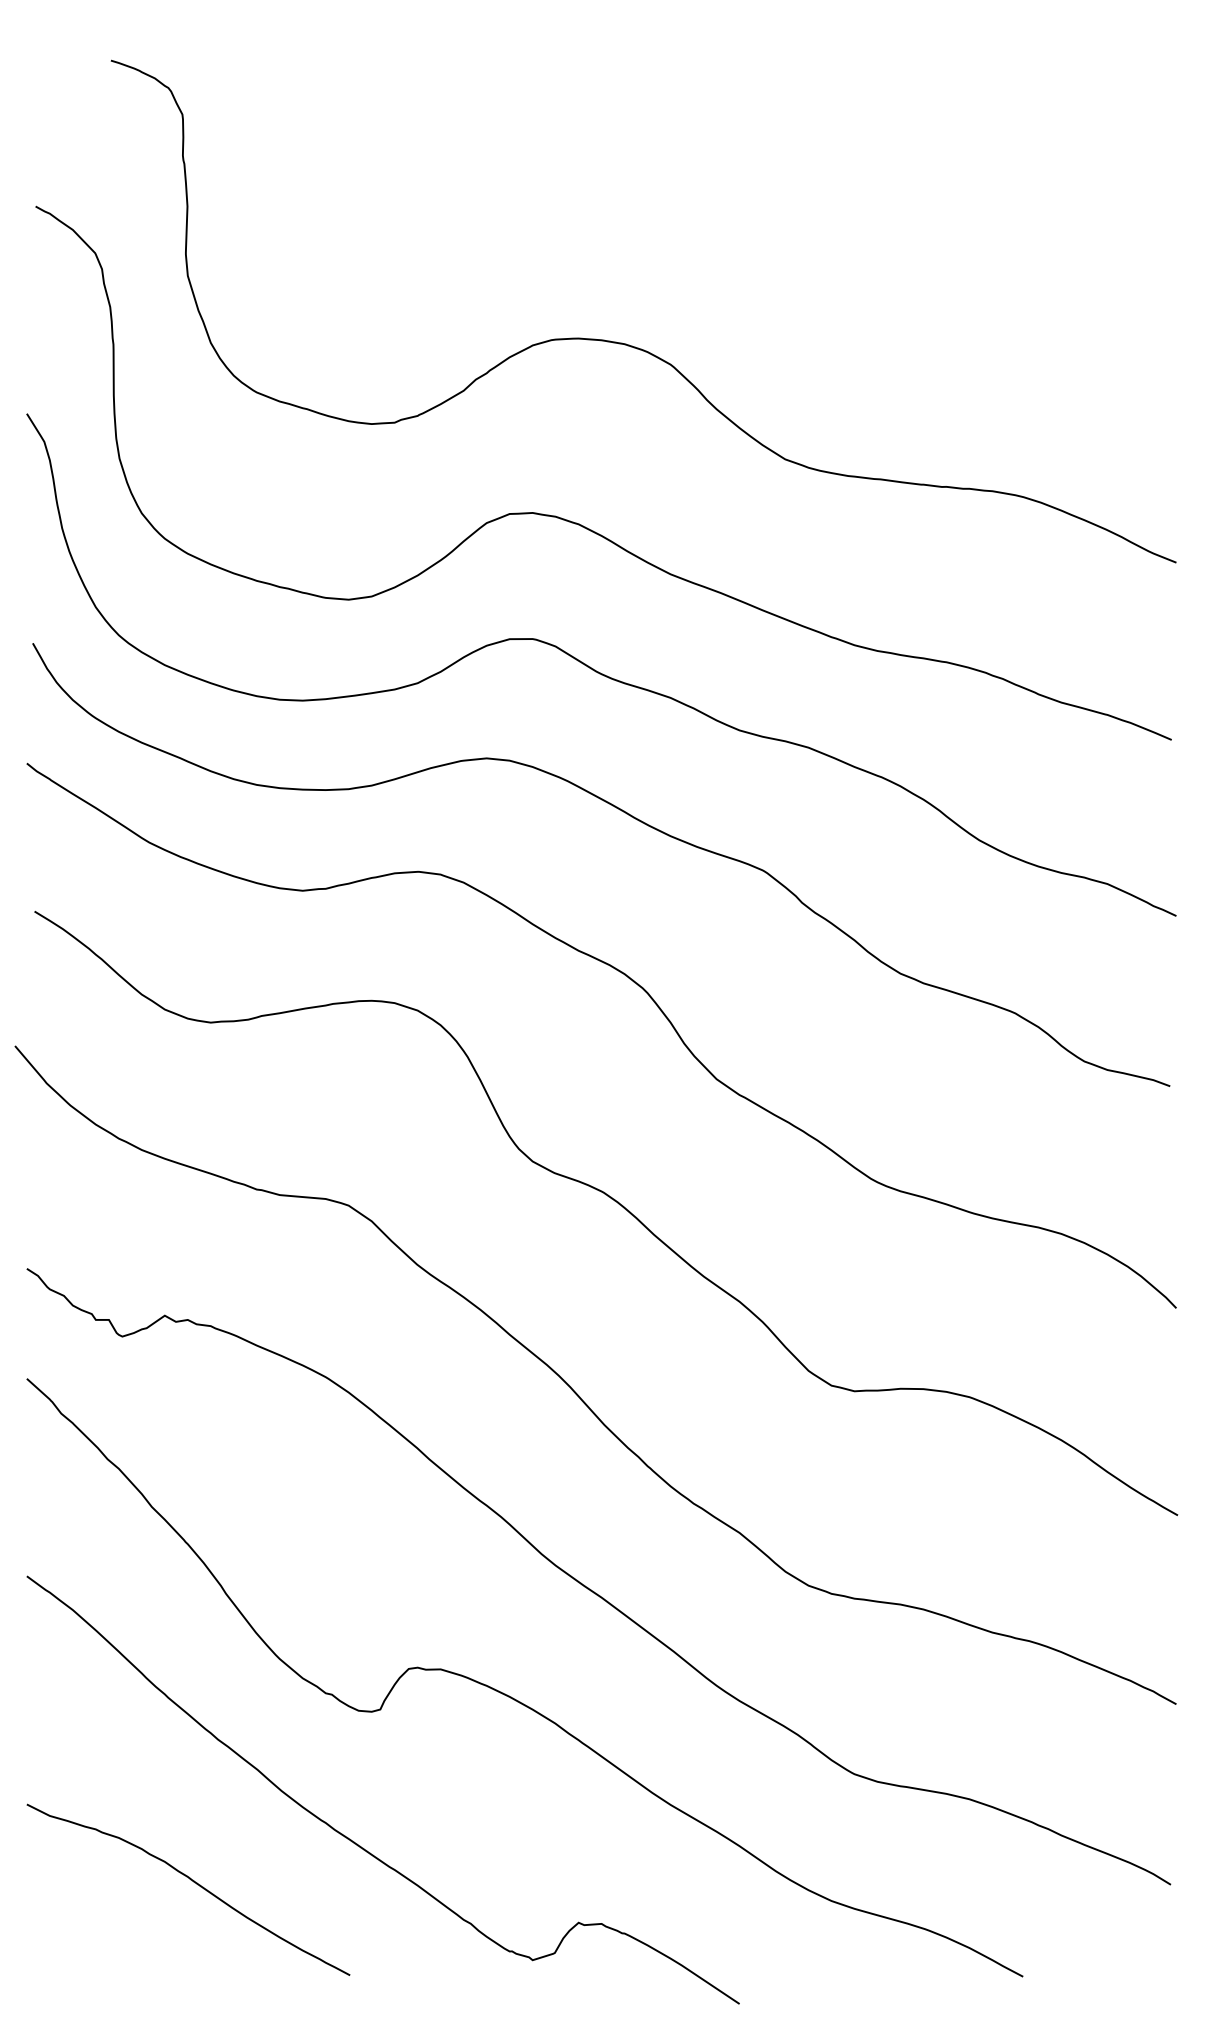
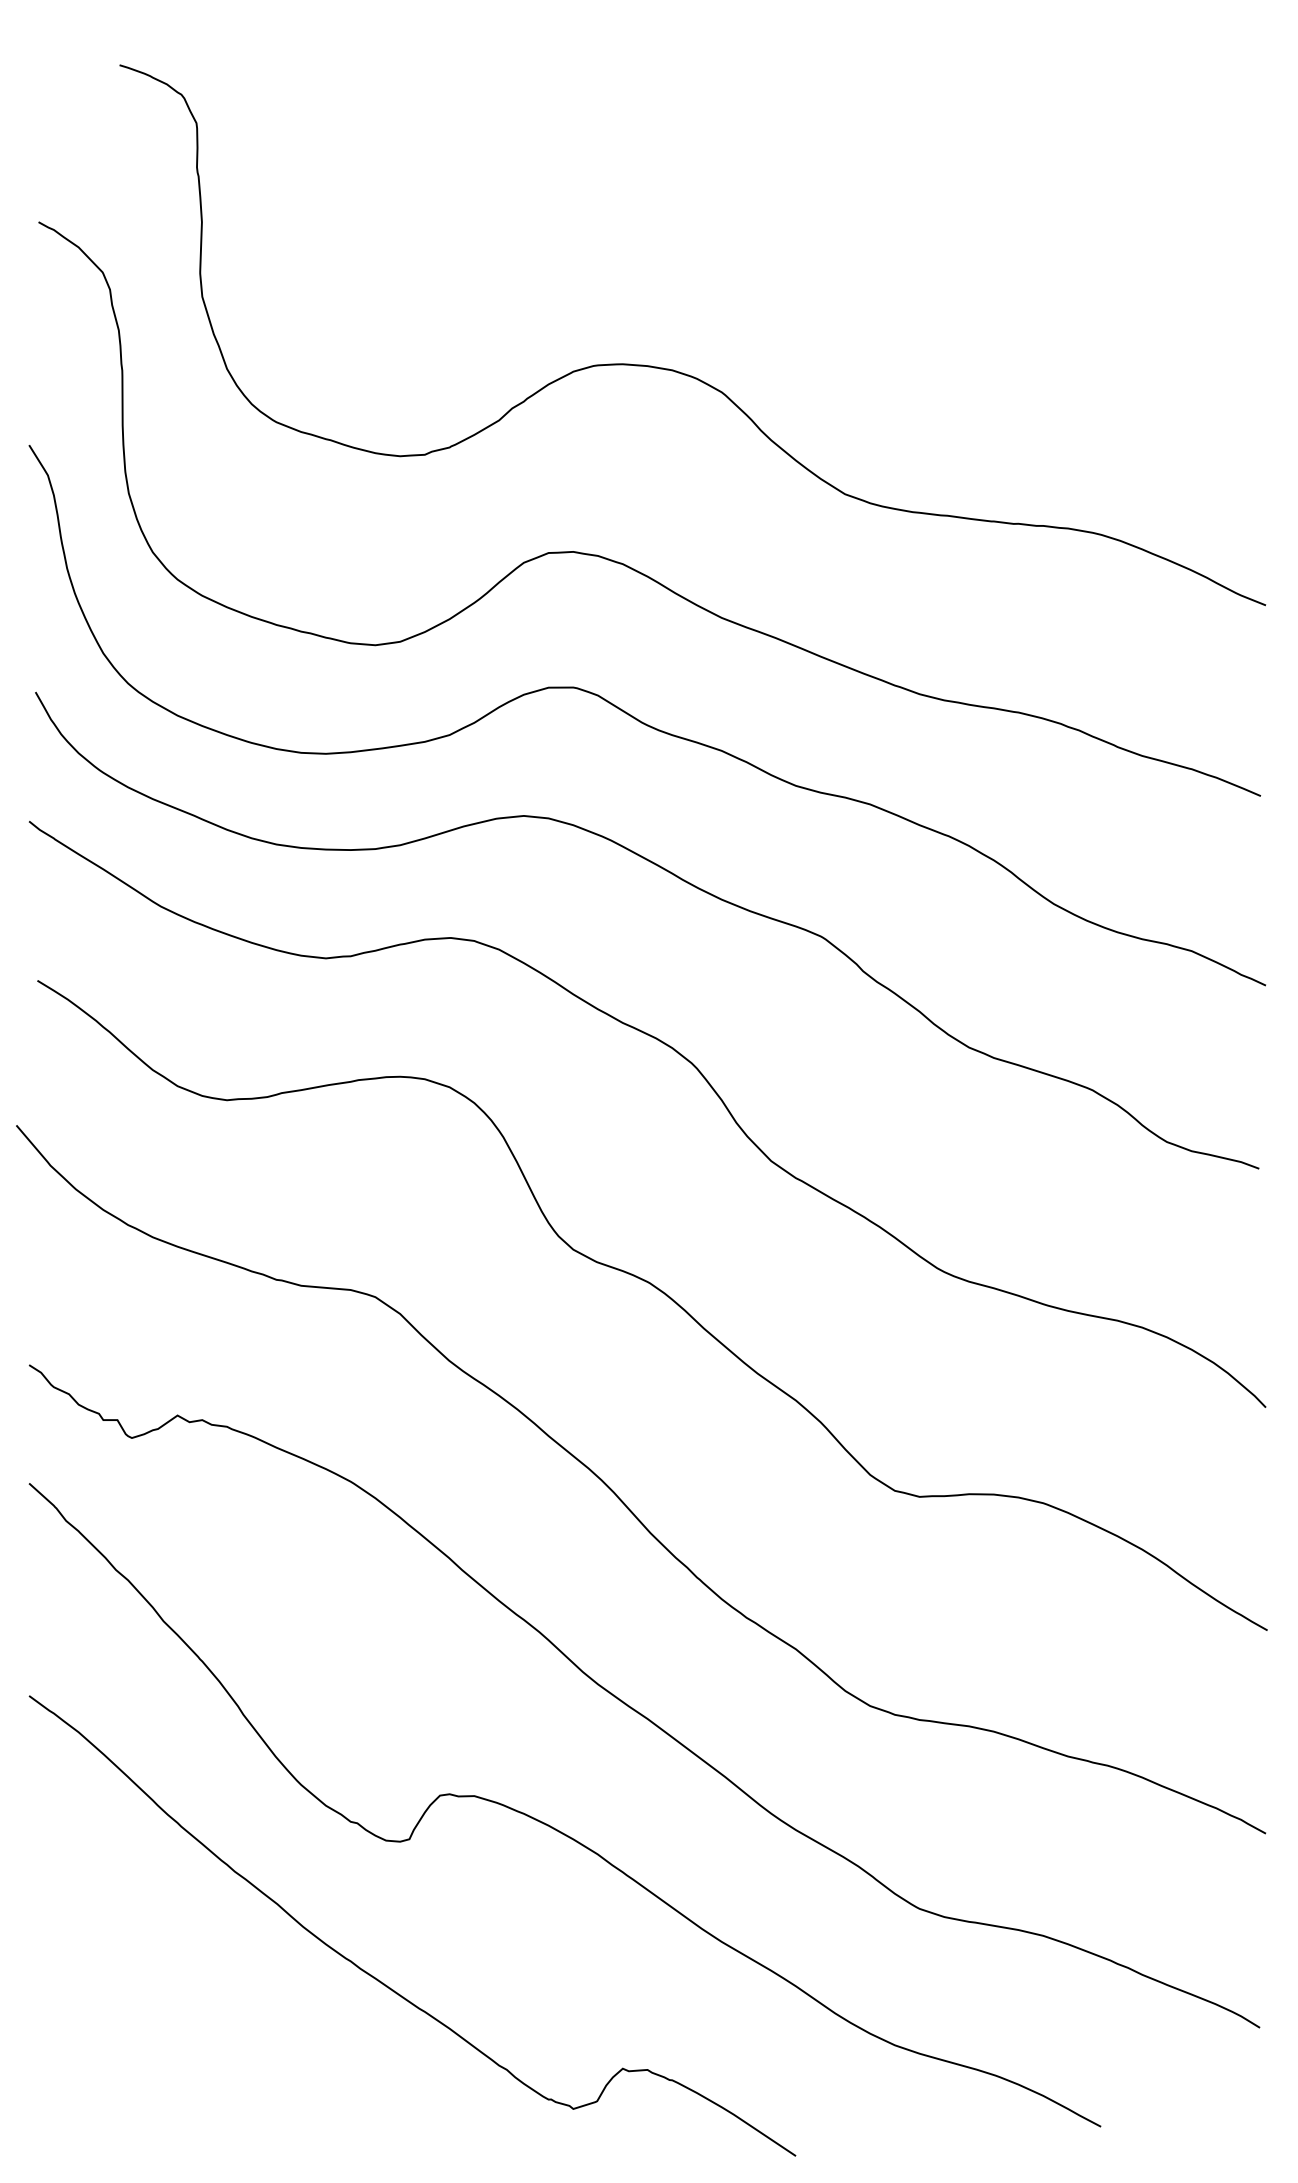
curve: (193, 1882) -> (208, 2025), removed

